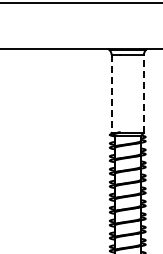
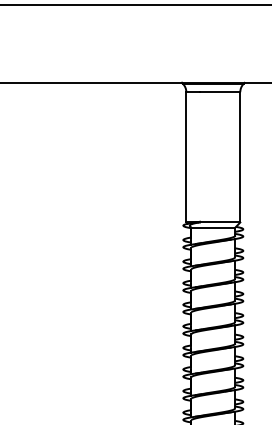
line: (111, 94) -> (186, 158), dashed -> solid
line: (143, 94) -> (239, 158), dashed -> solid

